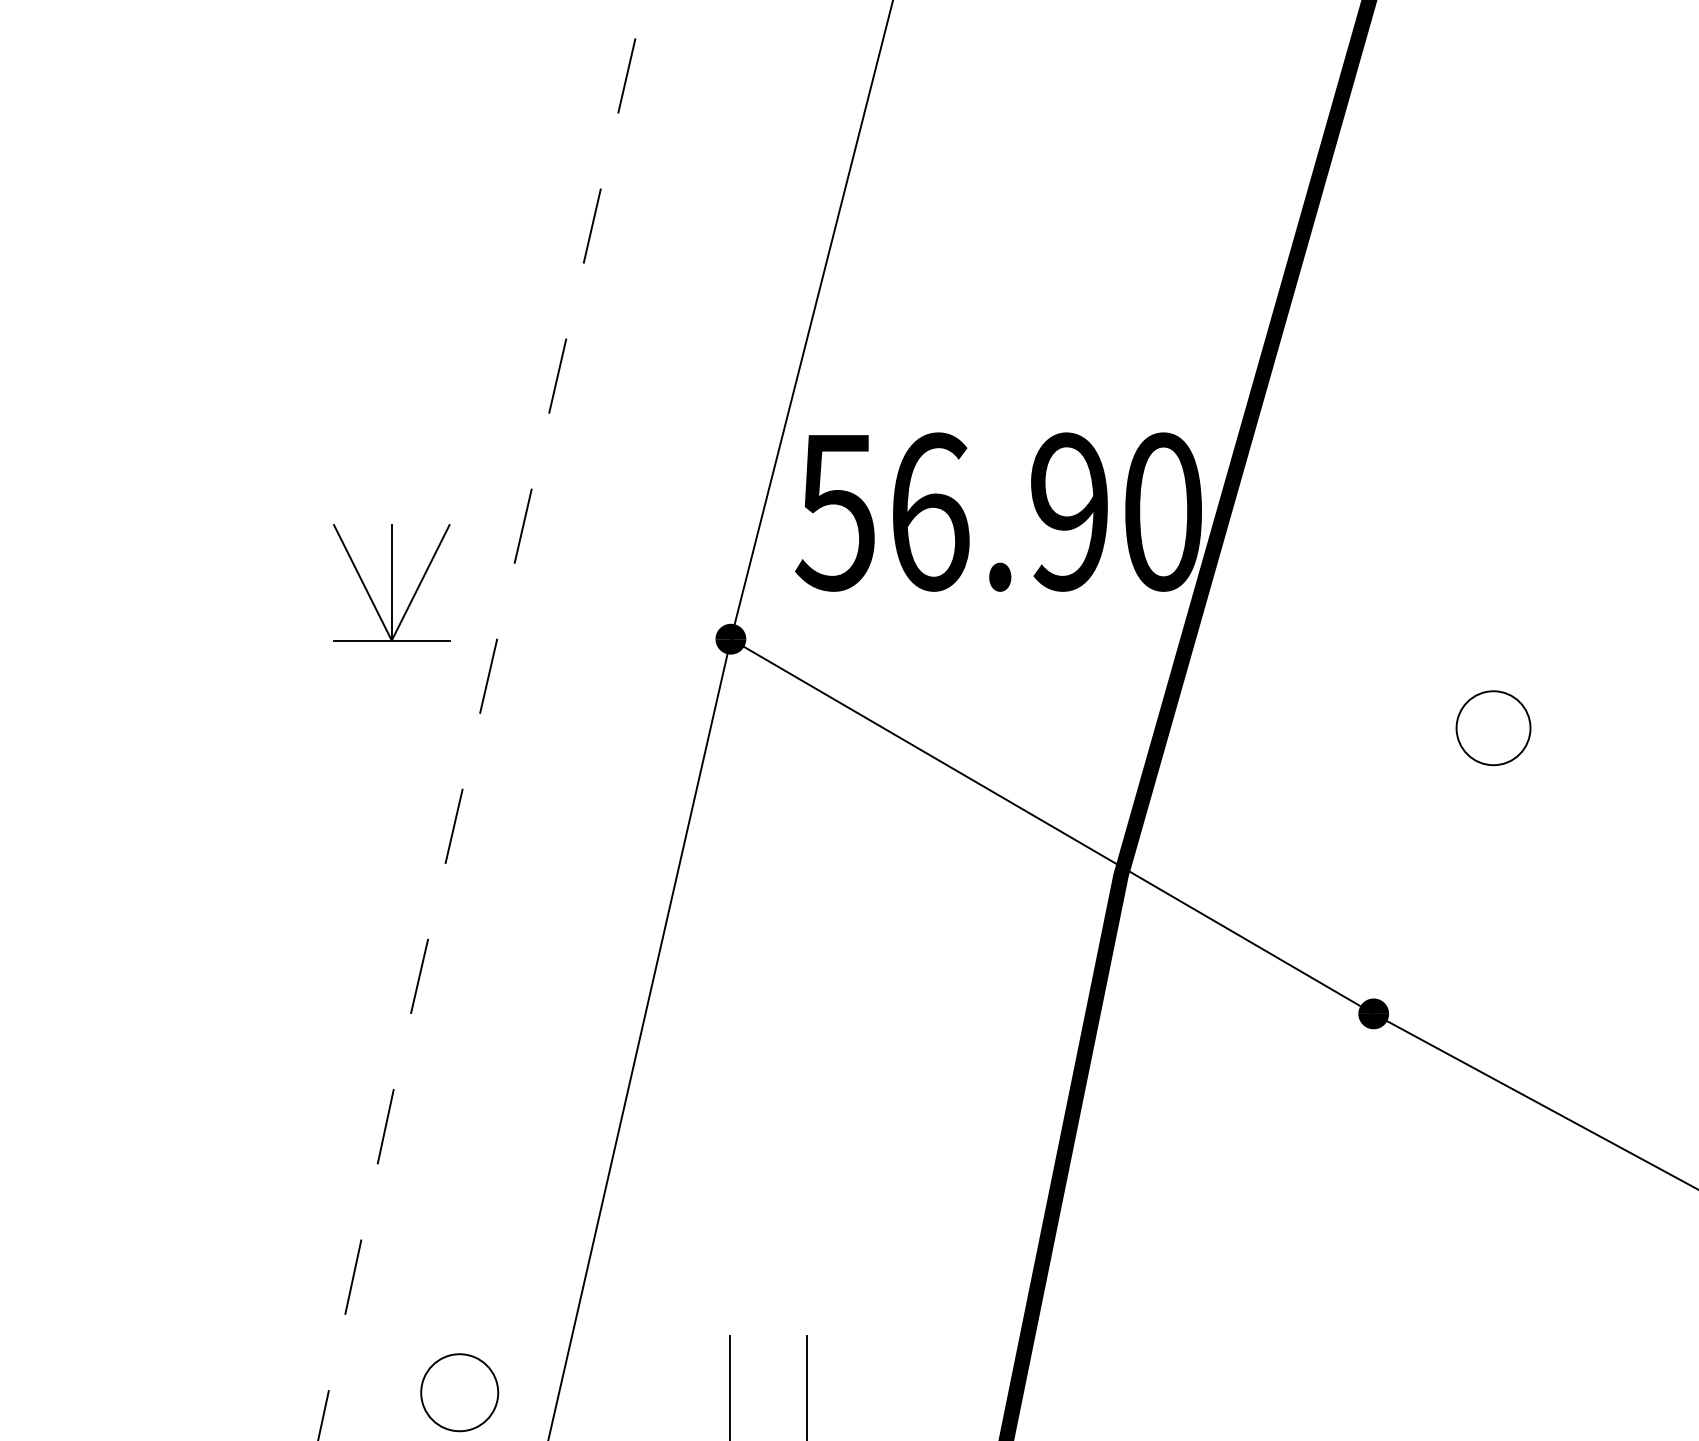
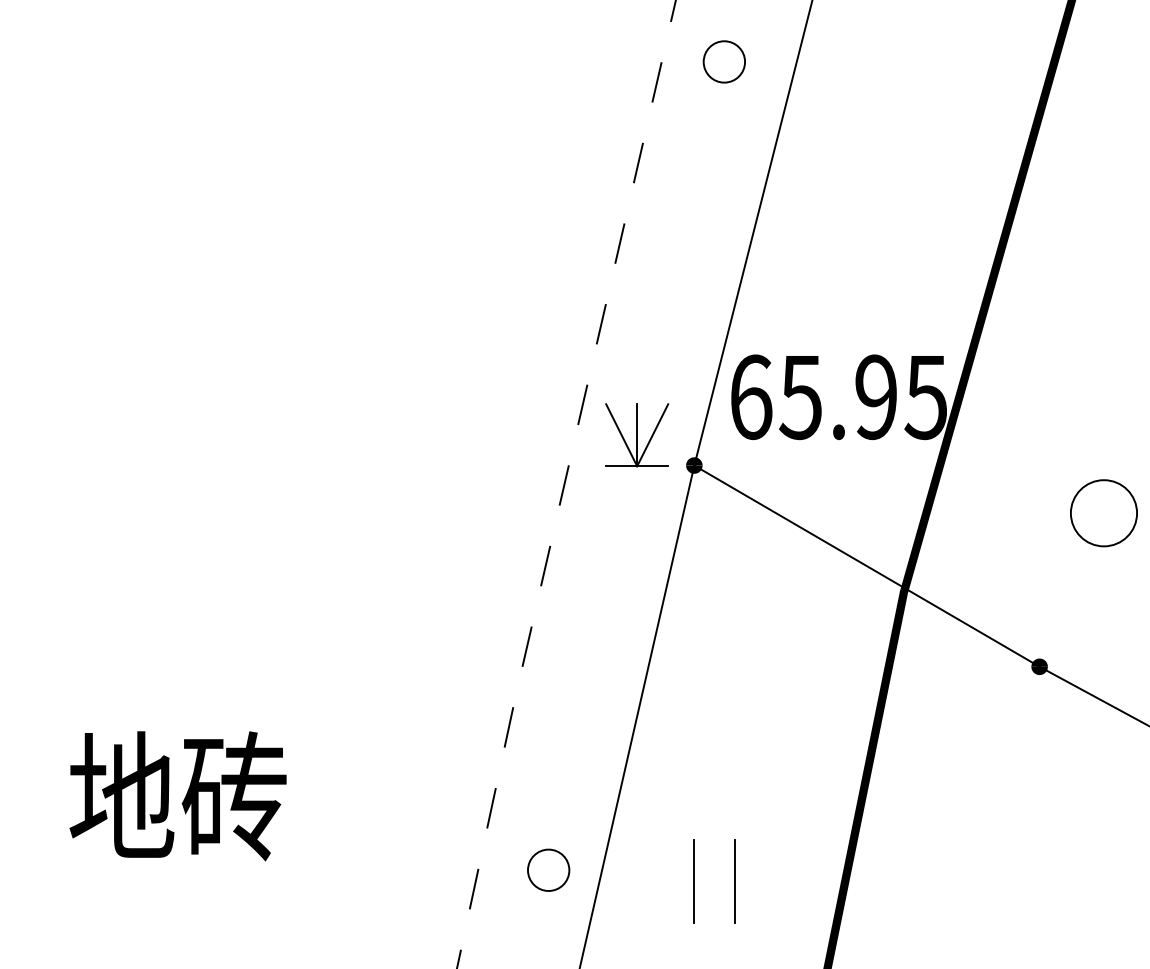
text: (999, 512) -> (838, 397), 56.90 -> 65.95
part: (392, 583) -> (637, 435), moved
part: (1492, 728) -> (1103, 513), size x1.67

